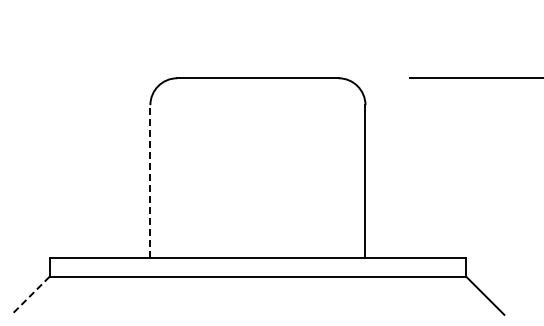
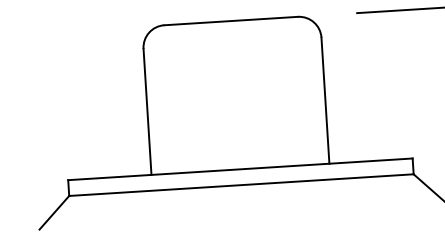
line: (150, 180) -> (147, 111), dashed -> solid
line: (30, 296) -> (54, 213), dashed -> solid

